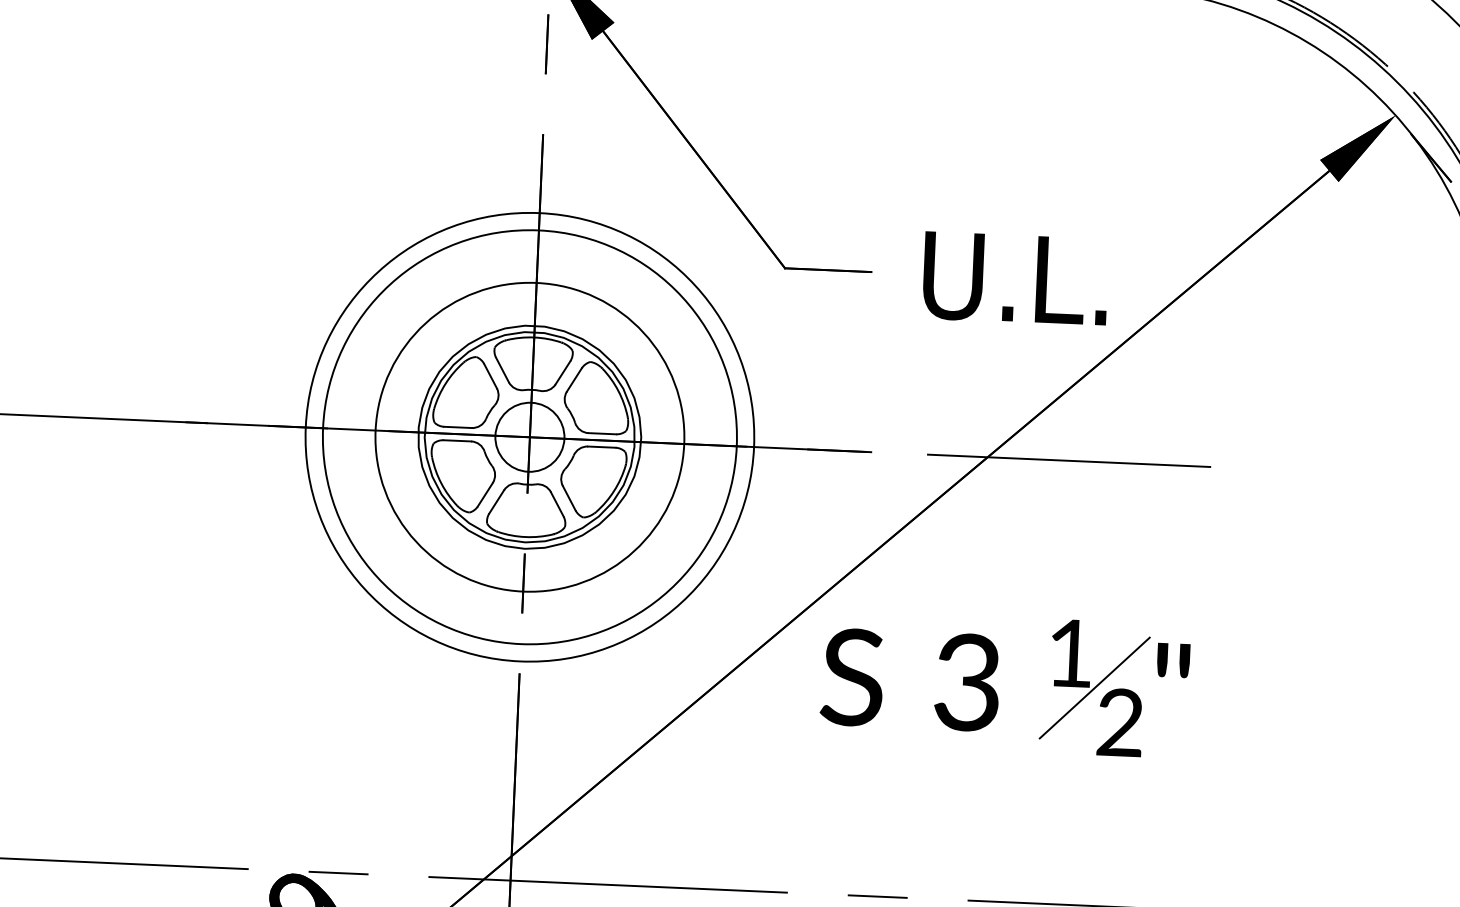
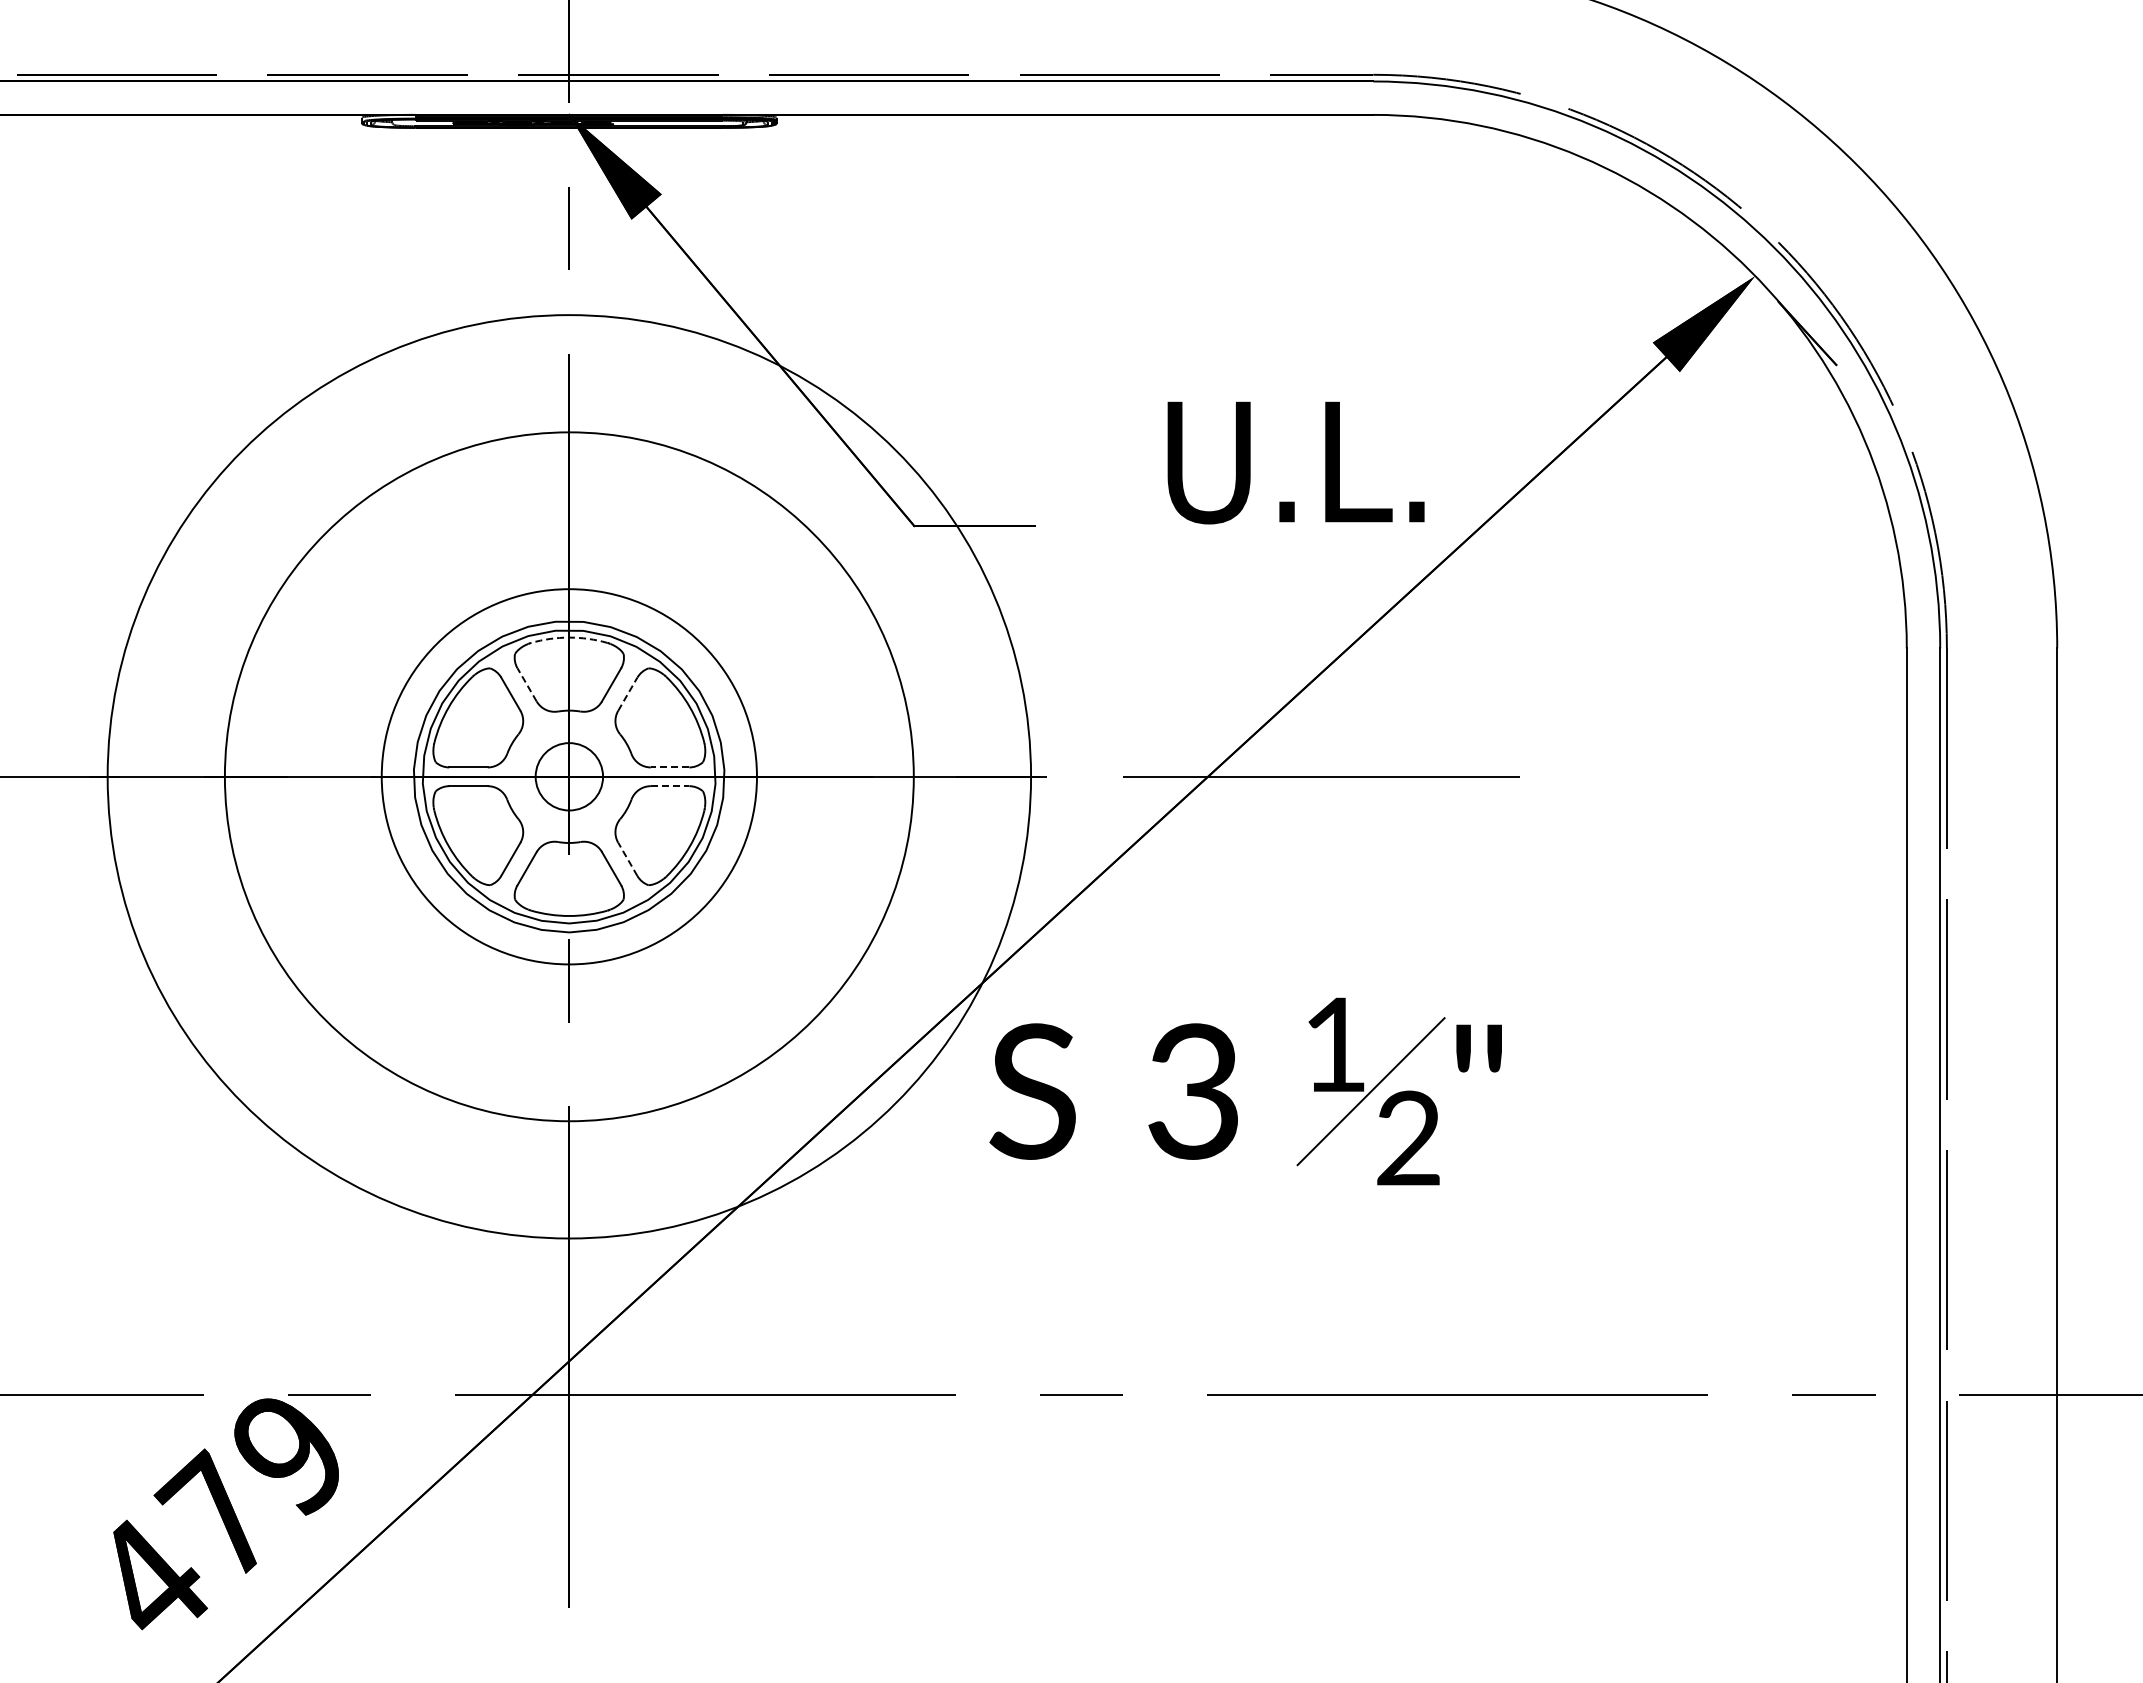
text: (1015, 278) -> (1295, 462), moved
arc: (534, 337) -> (569, 637), solid -> dashed
line: (502, 369) -> (526, 684), solid -> dashed
line: (574, 379) -> (628, 693), solid -> dashed
line: (601, 433) -> (669, 767), solid -> dashed
circle: (529, 437) -> (568, 776), size x1.6
circle: (530, 437) -> (569, 776), size x0.6
circle: (530, 437) -> (569, 776), size x0.7
circle: (530, 437) -> (569, 776), size x1.6
line: (602, 447) -> (670, 786), solid -> dashed
line: (569, 497) -> (627, 858), solid -> dashed

